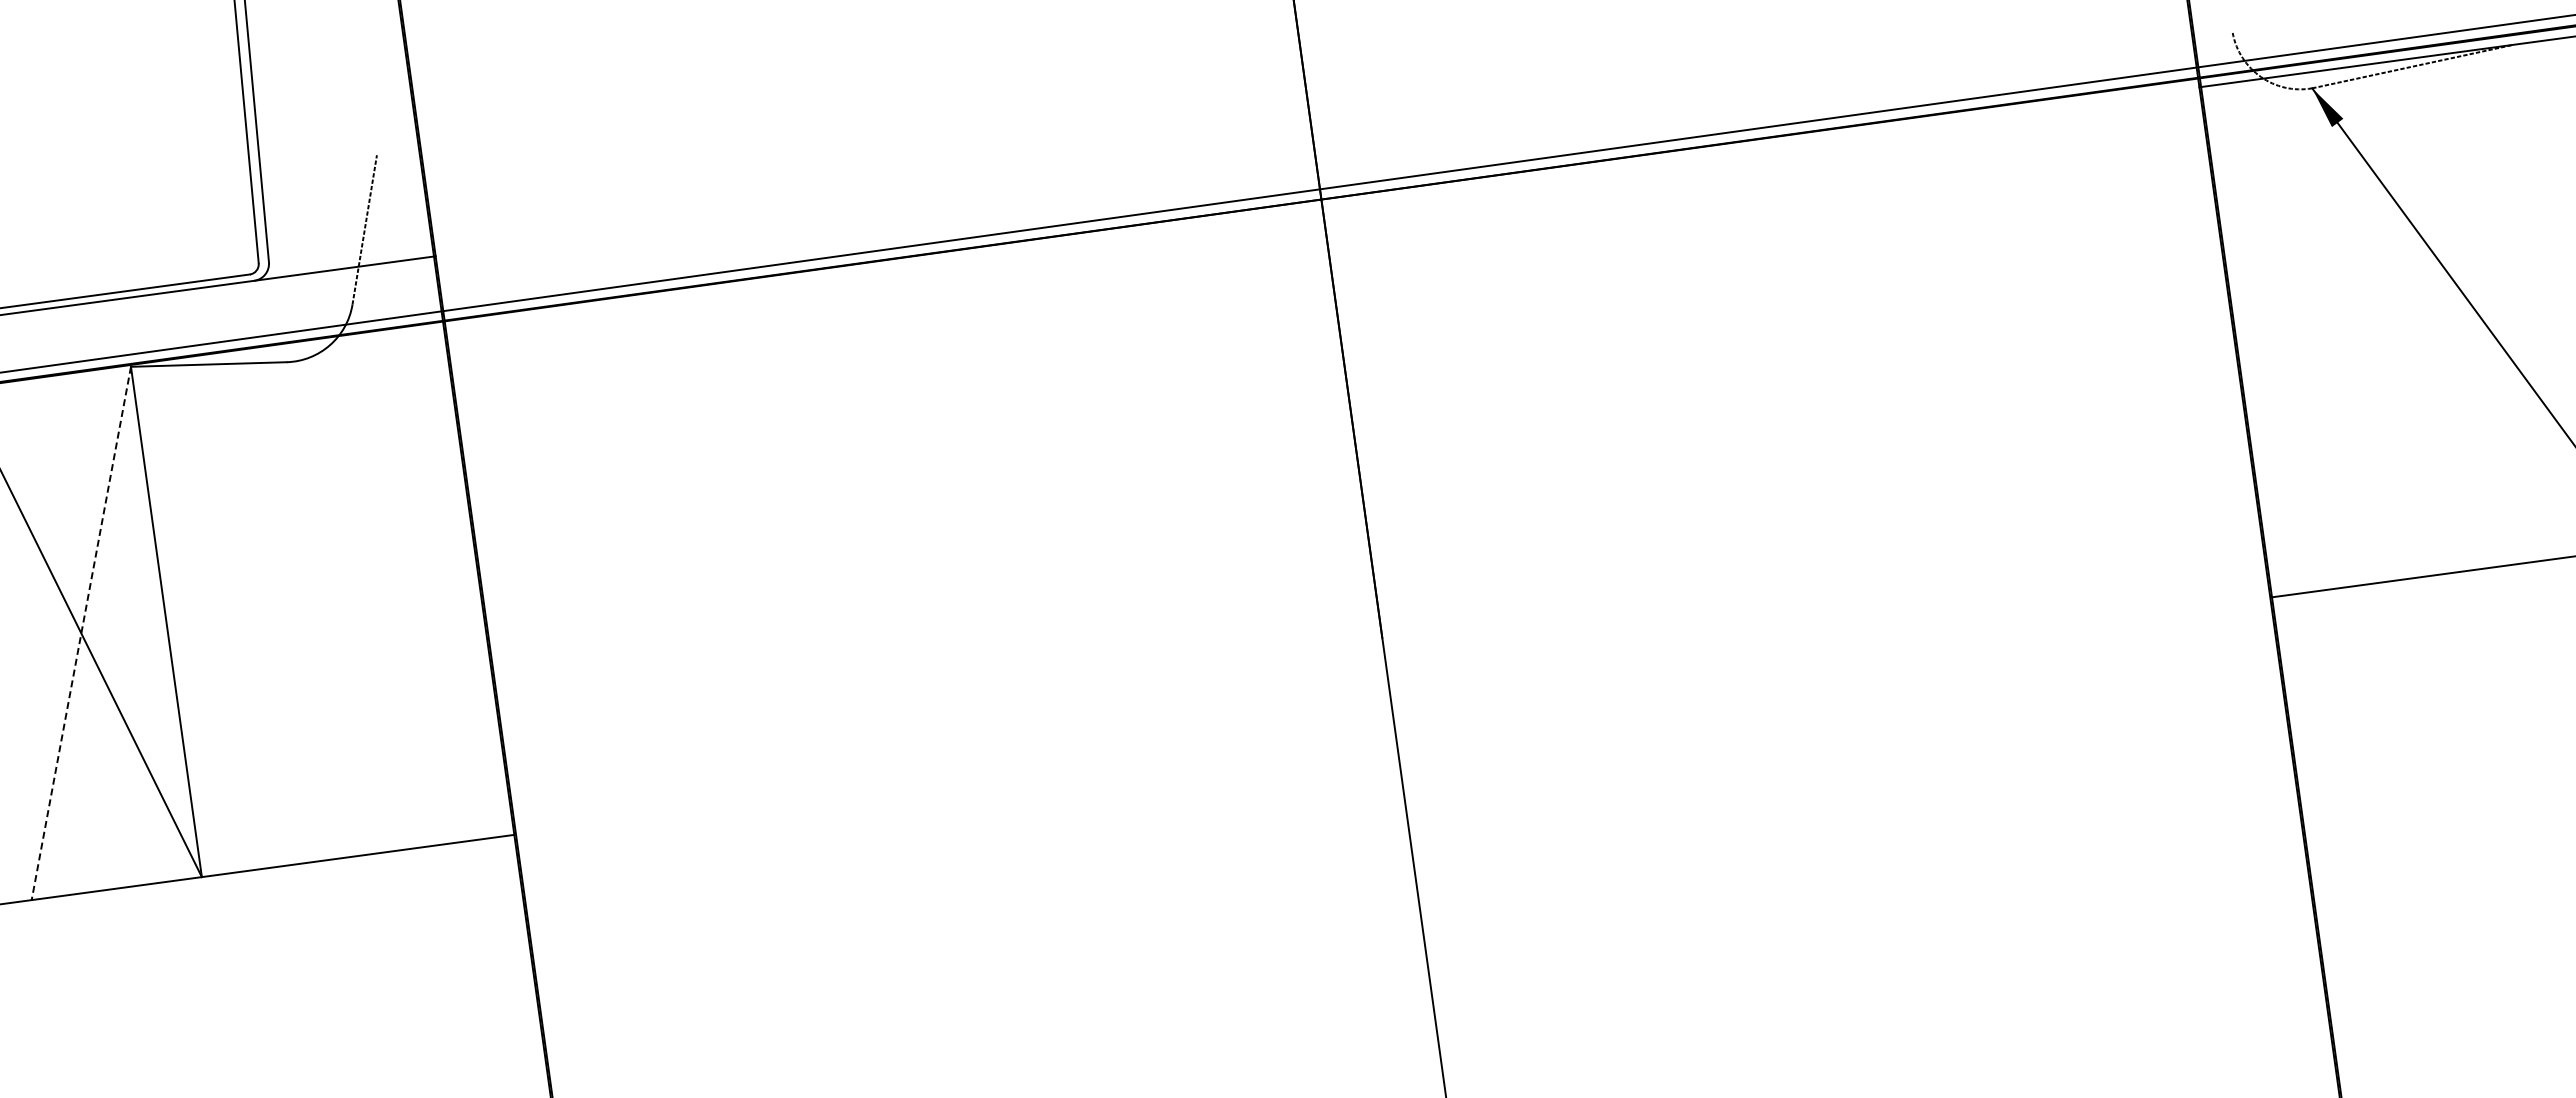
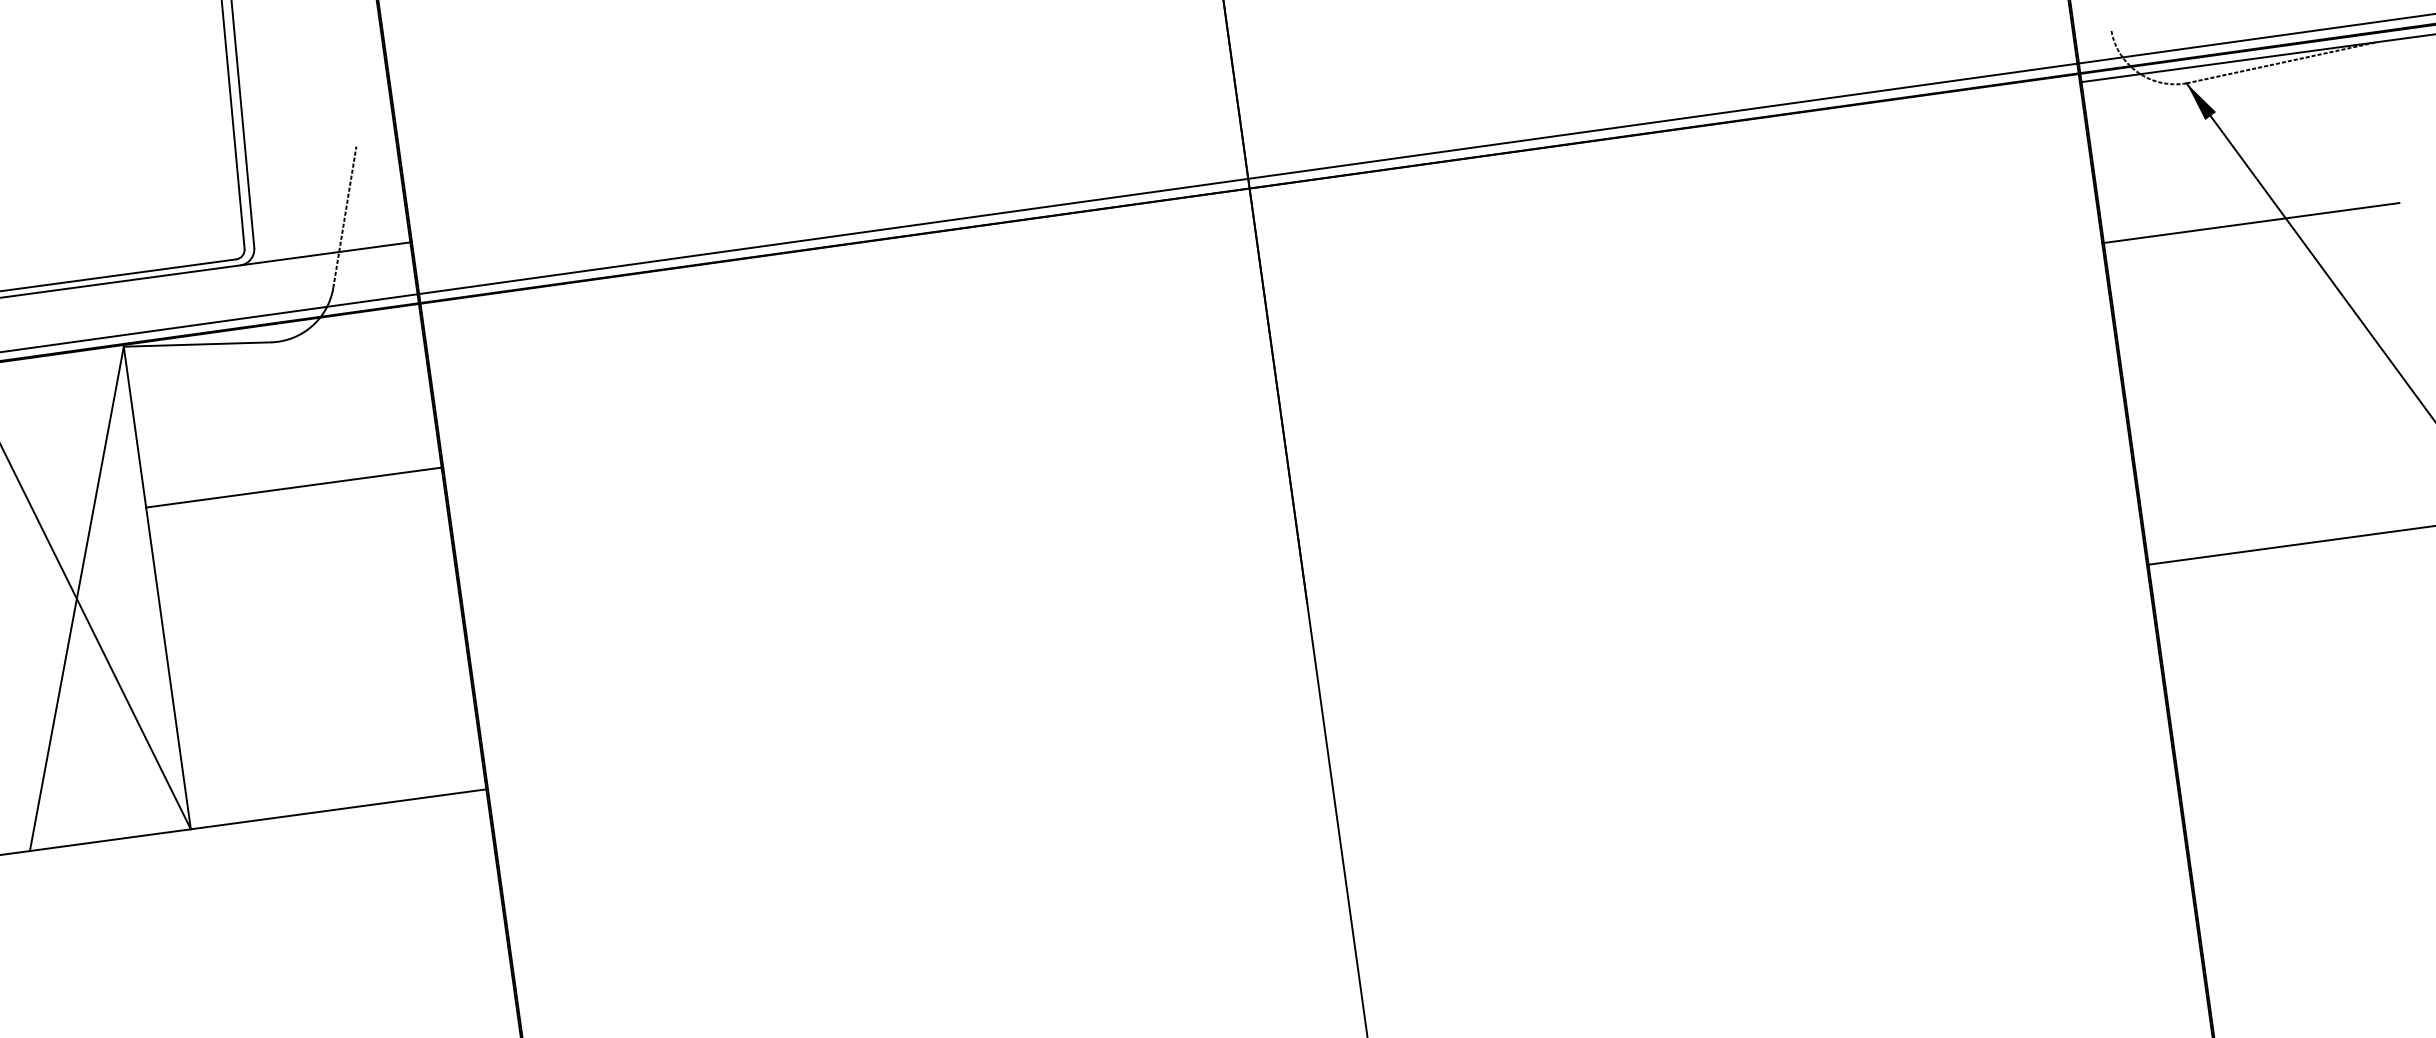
line: (2380, 235) -> (2251, 222), added
line: (310, 515) -> (293, 487), added
line: (81, 633) -> (77, 598), dashed -> solid

